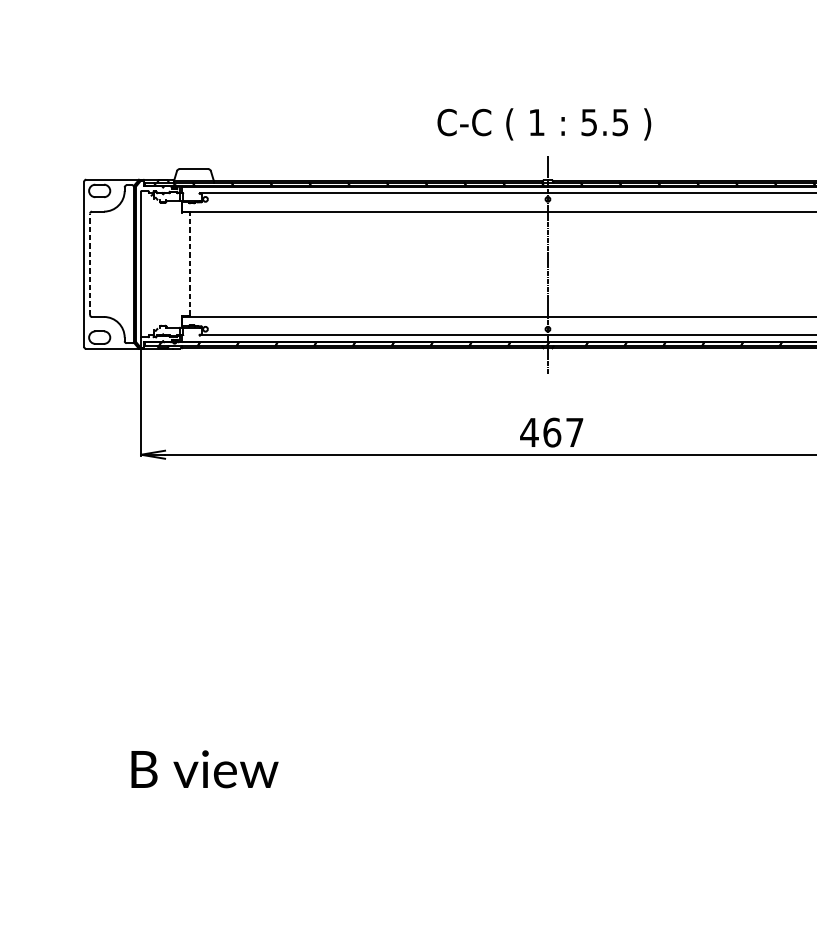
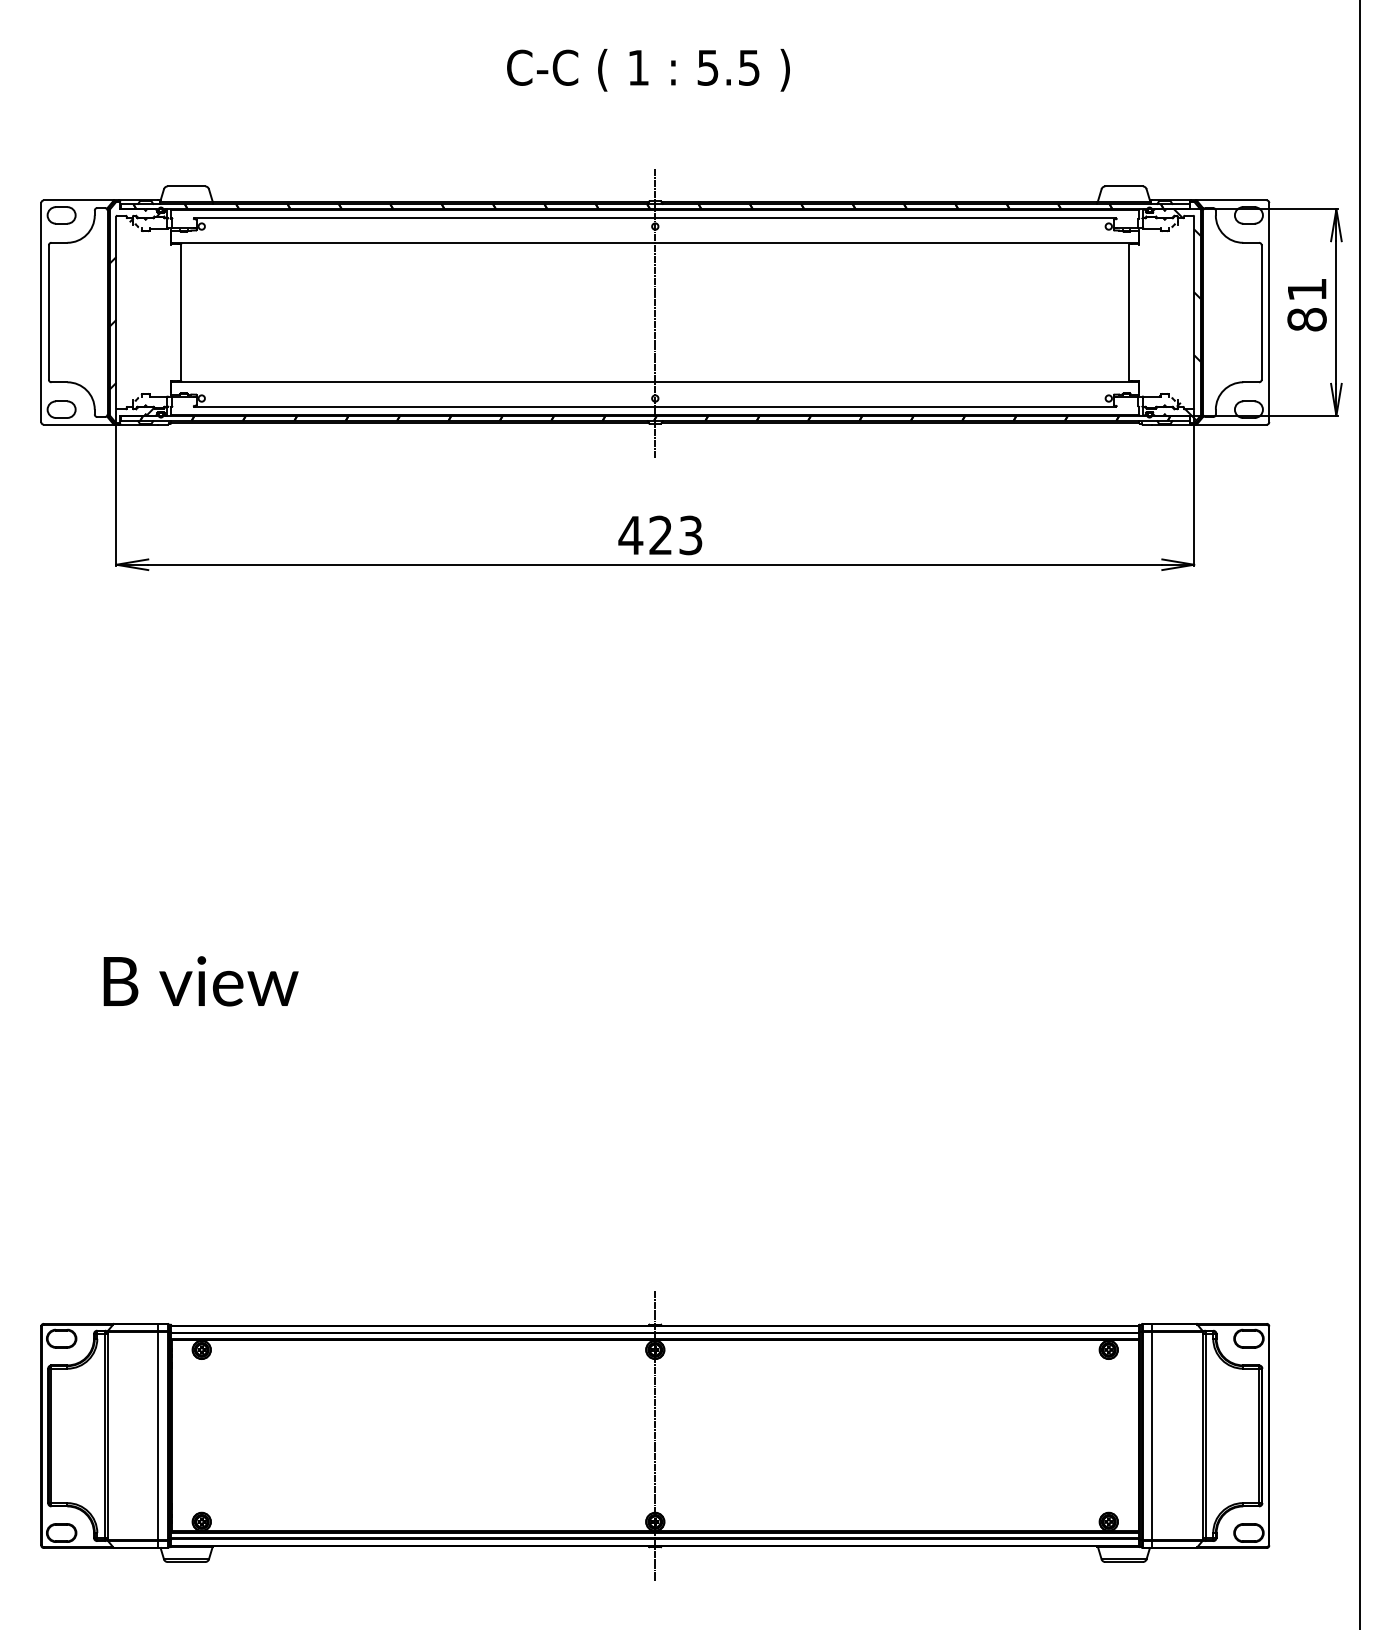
text: (544, 124) -> (648, 70), moved
line: (89, 264) -> (48, 312), dashed -> solid
line: (190, 264) -> (181, 312), dashed -> solid
hatch: (155, 265) -> (135, 313), added
text: (563, 432) -> (675, 535), 467 -> 423

